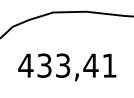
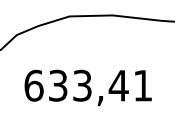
text: (25, 65) -> (33, 85), 433,41 -> 633,41

